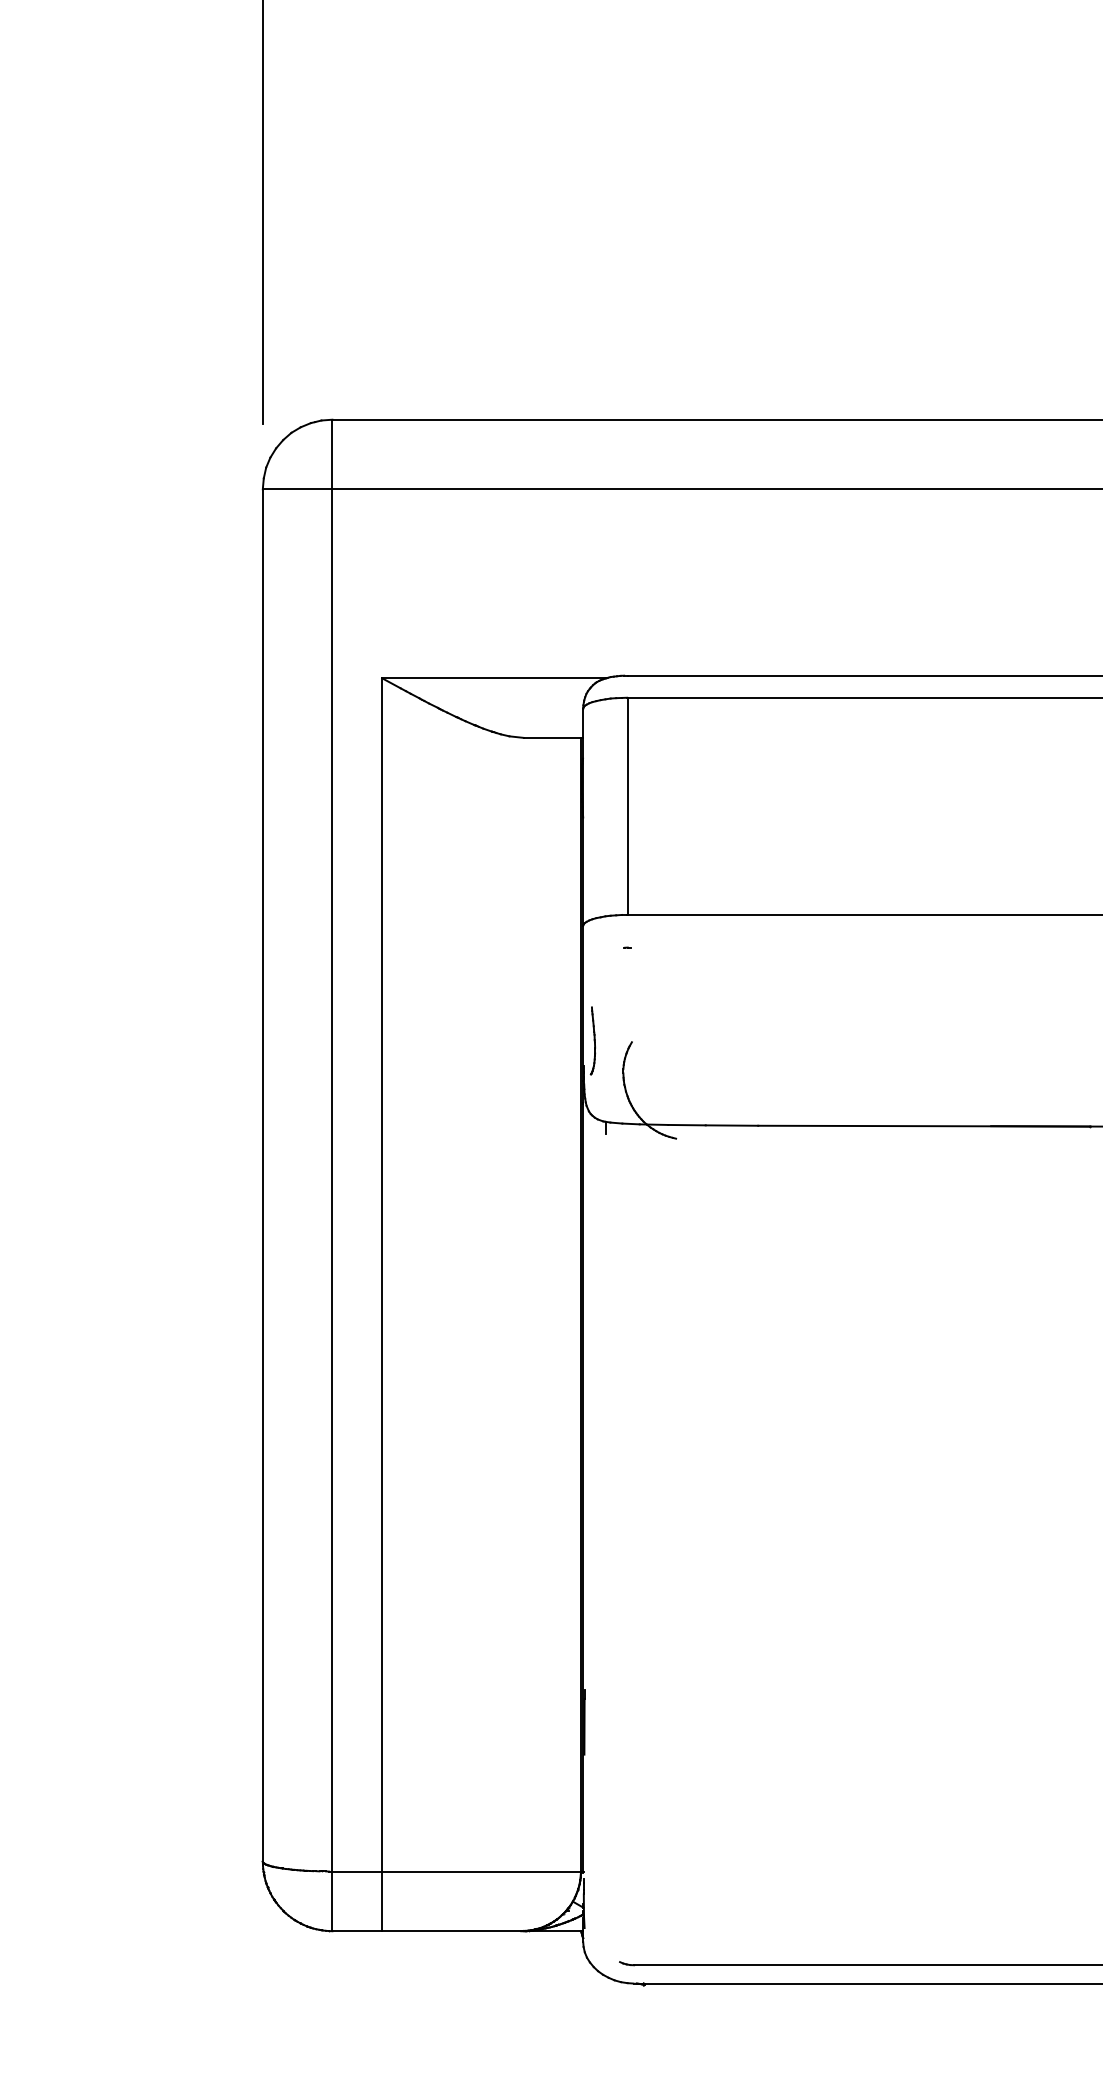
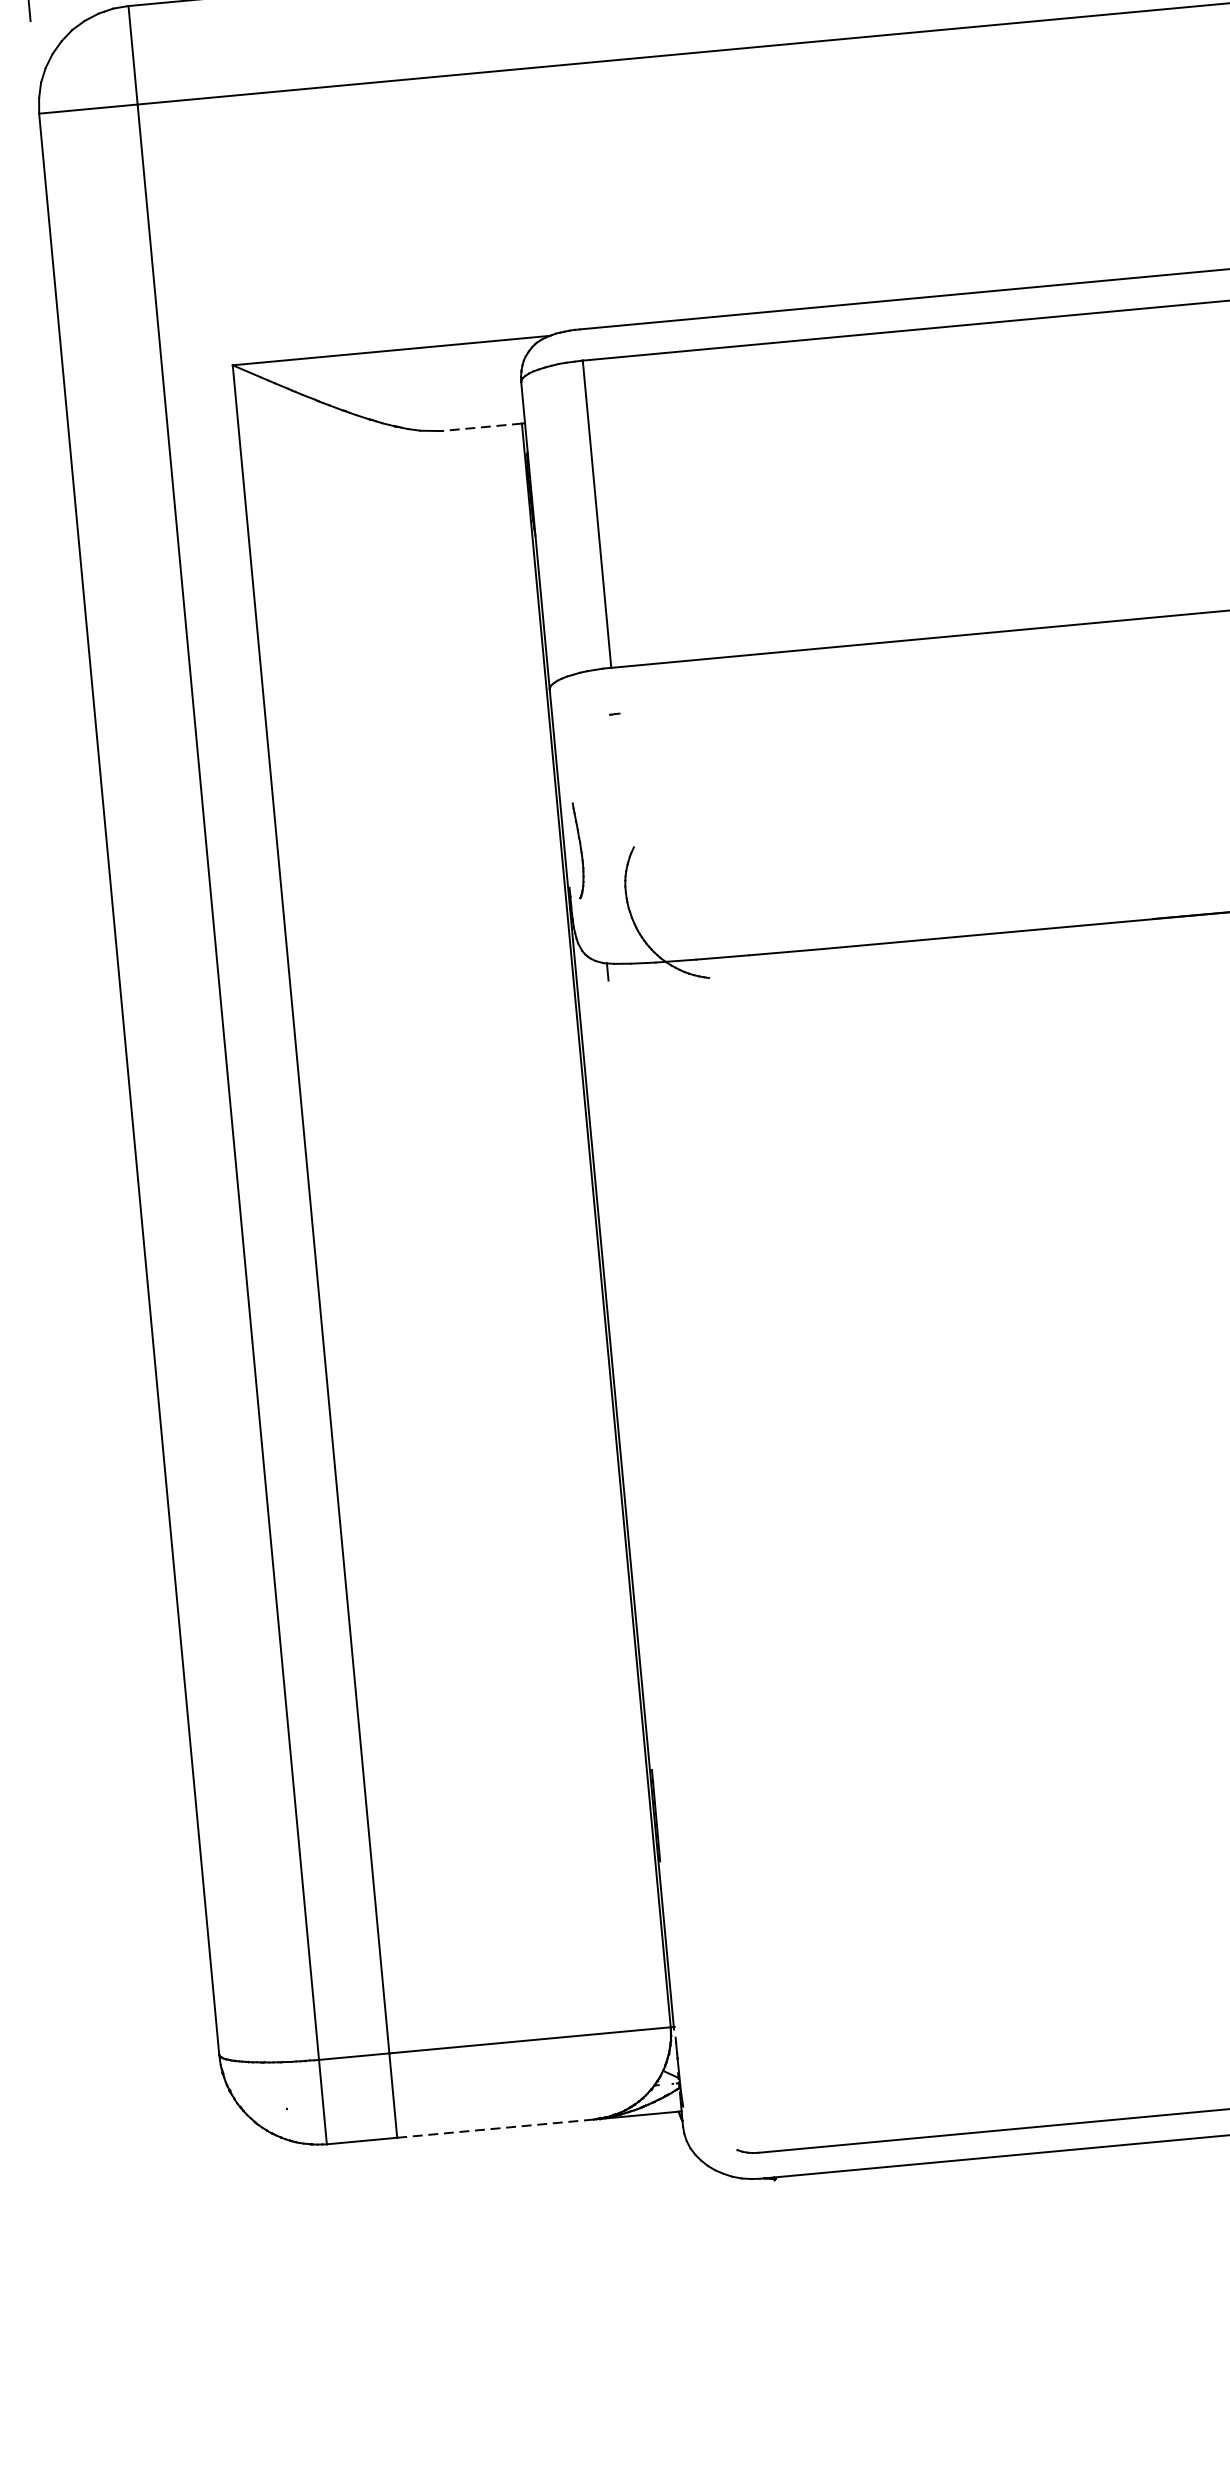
line: (552, 737) -> (481, 426), solid -> dashed
line: (451, 1931) -> (495, 2129), solid -> dashed

